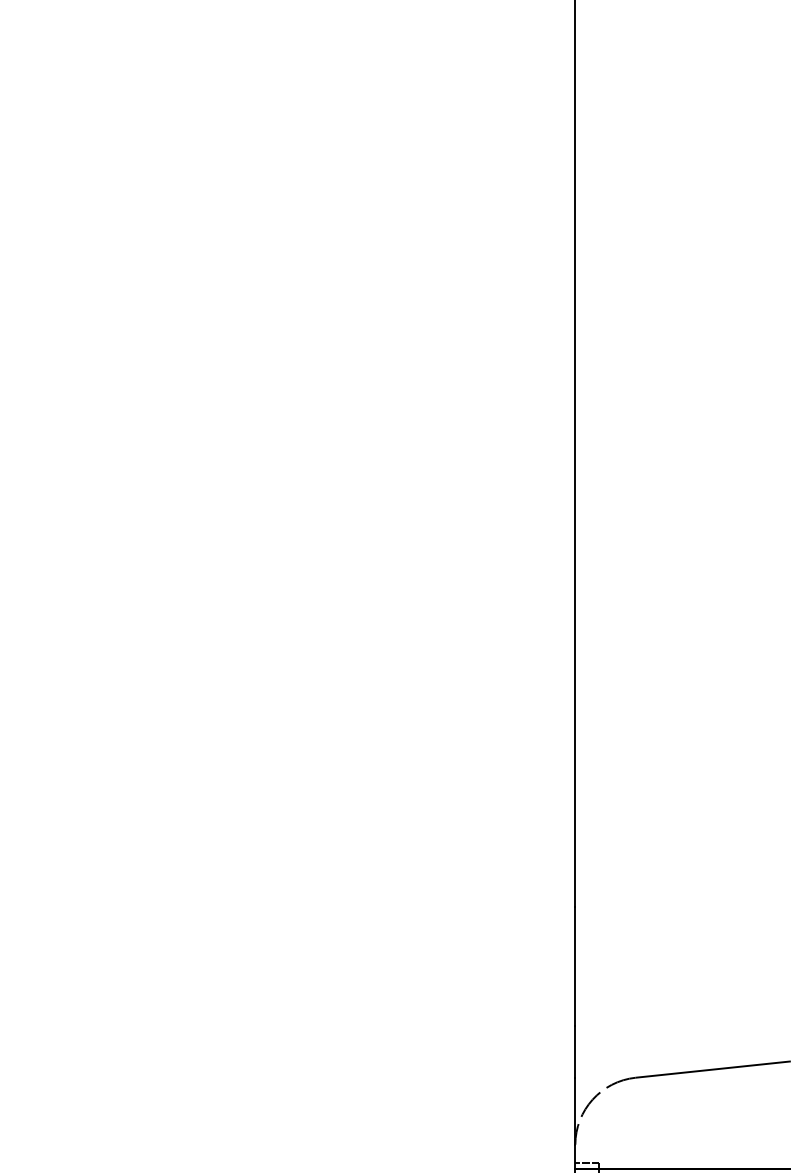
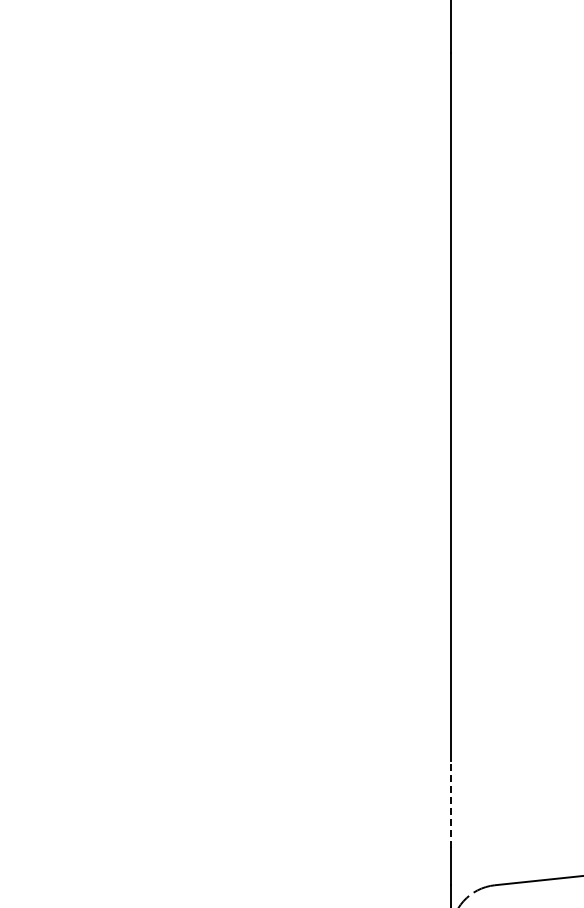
line: (574, 965) -> (450, 803), solid -> dashed

